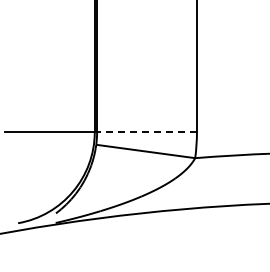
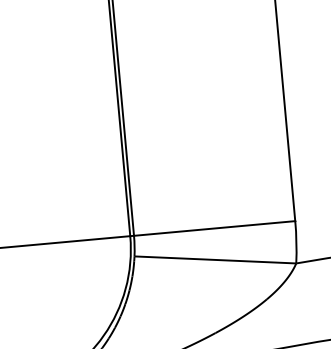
line: (147, 132) -> (215, 229), dashed -> solid

